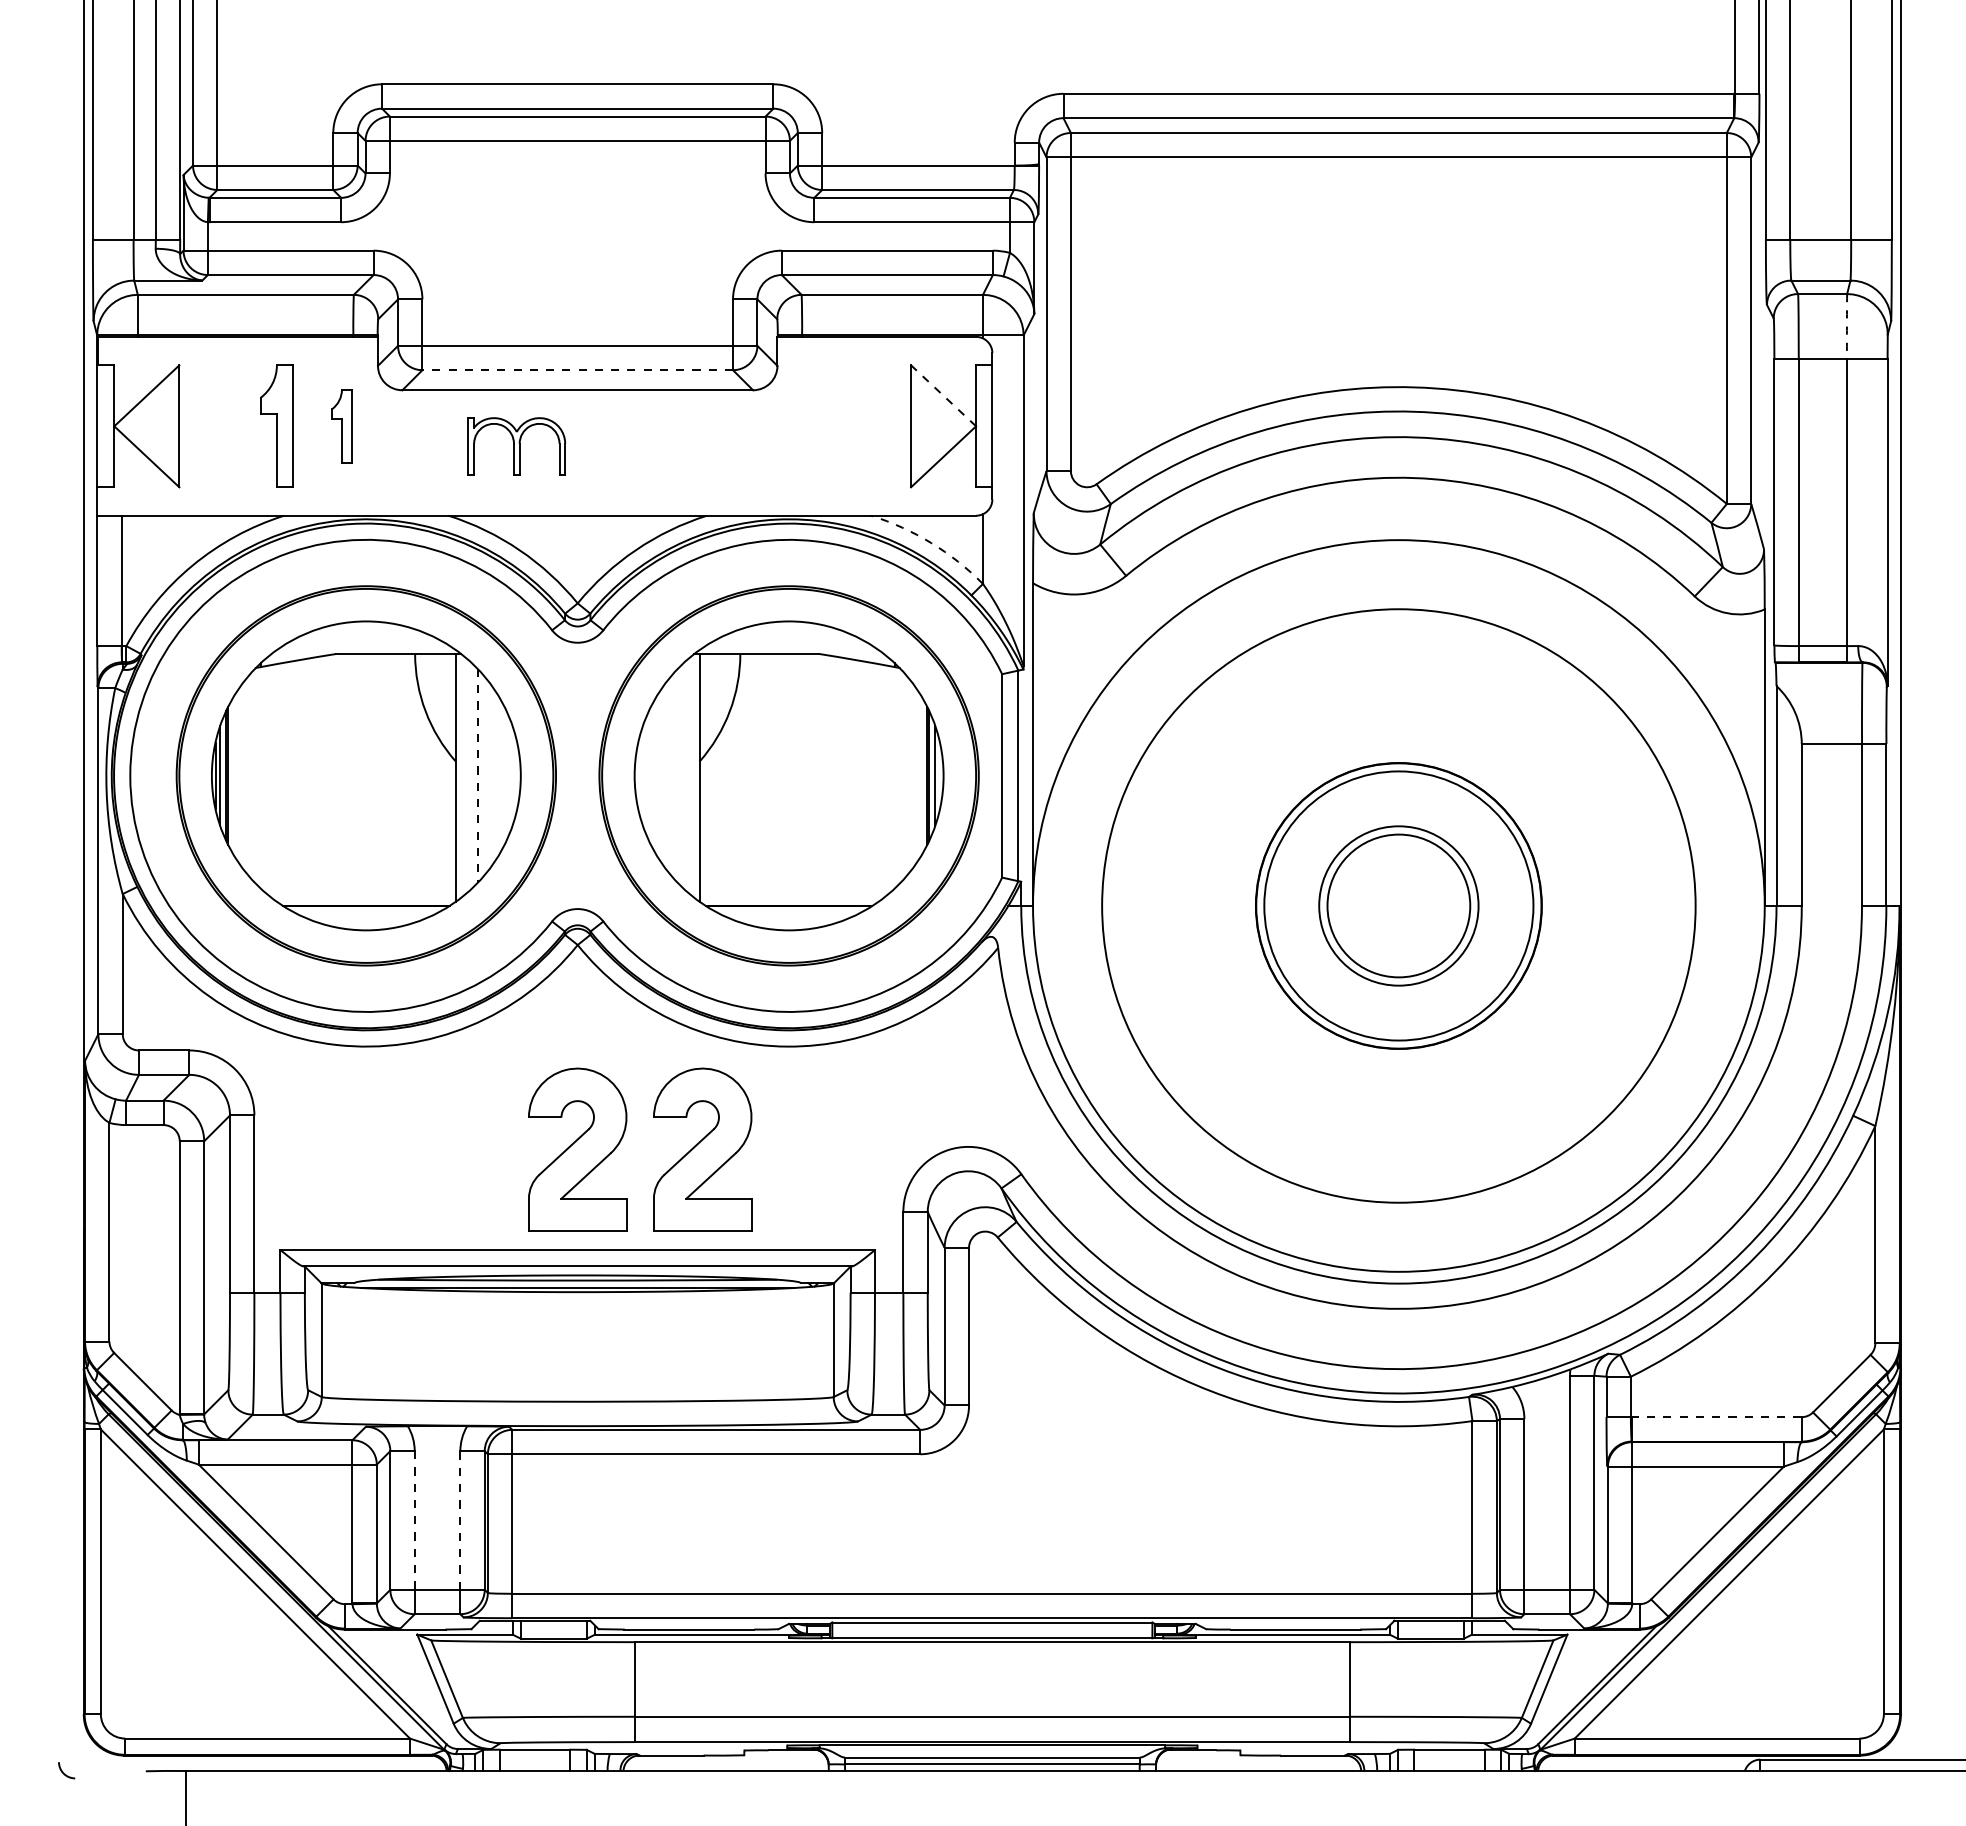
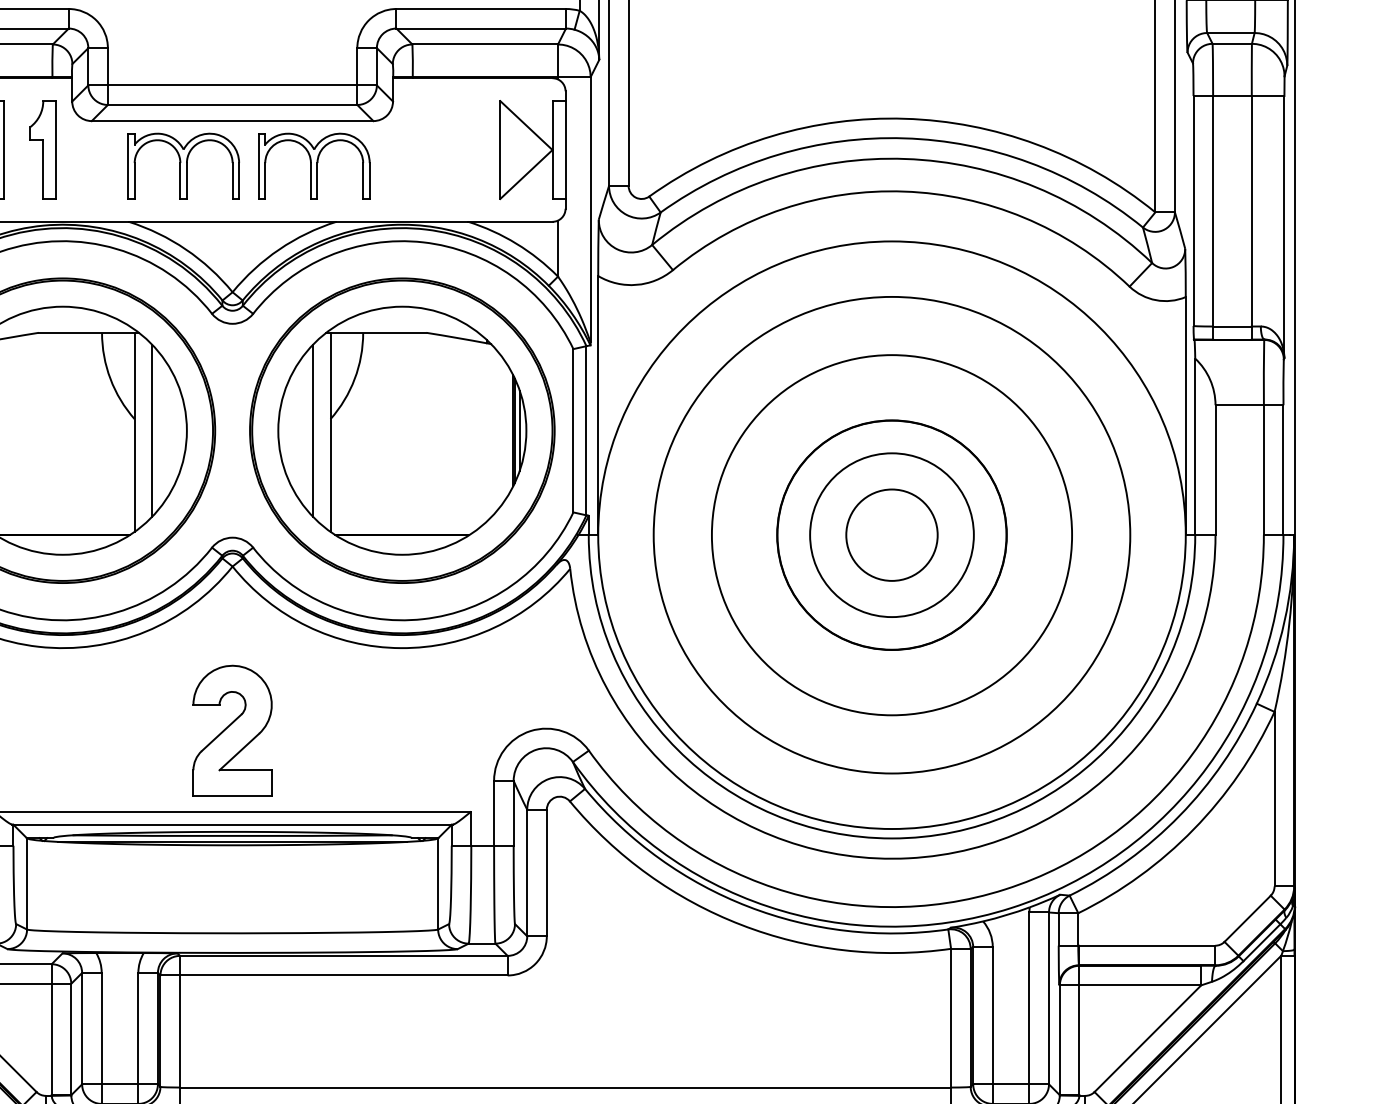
arc: (1846, 326) -> (1251, 69), dashed -> solid
line: (577, 370) -> (232, 105), dashed -> solid
line: (943, 395) -> (526, 125), dashed -> solid
part: (341, 425) -> (42, 149), size x1.67
part: (516, 446) -> (183, 166), size x1.43
part: (679, 446) -> (314, 166), added
arc: (931, 543) -> (516, 244), dashed -> solid
line: (477, 775) -> (152, 430), dashed -> solid
line: (677, 775) -> (312, 430), added
circle: (1398, 905) -> (891, 534), size x0.71
circle: (1398, 905) -> (891, 534), size x1.43
circle: (1398, 905) -> (891, 534), size x1.67
part: (702, 1149) -> (332, 730), removed
line: (1716, 1417) -> (1147, 945), dashed -> solid
line: (460, 1519) -> (138, 1027), dashed -> solid
line: (414, 1520) -> (101, 1028), dashed -> solid

